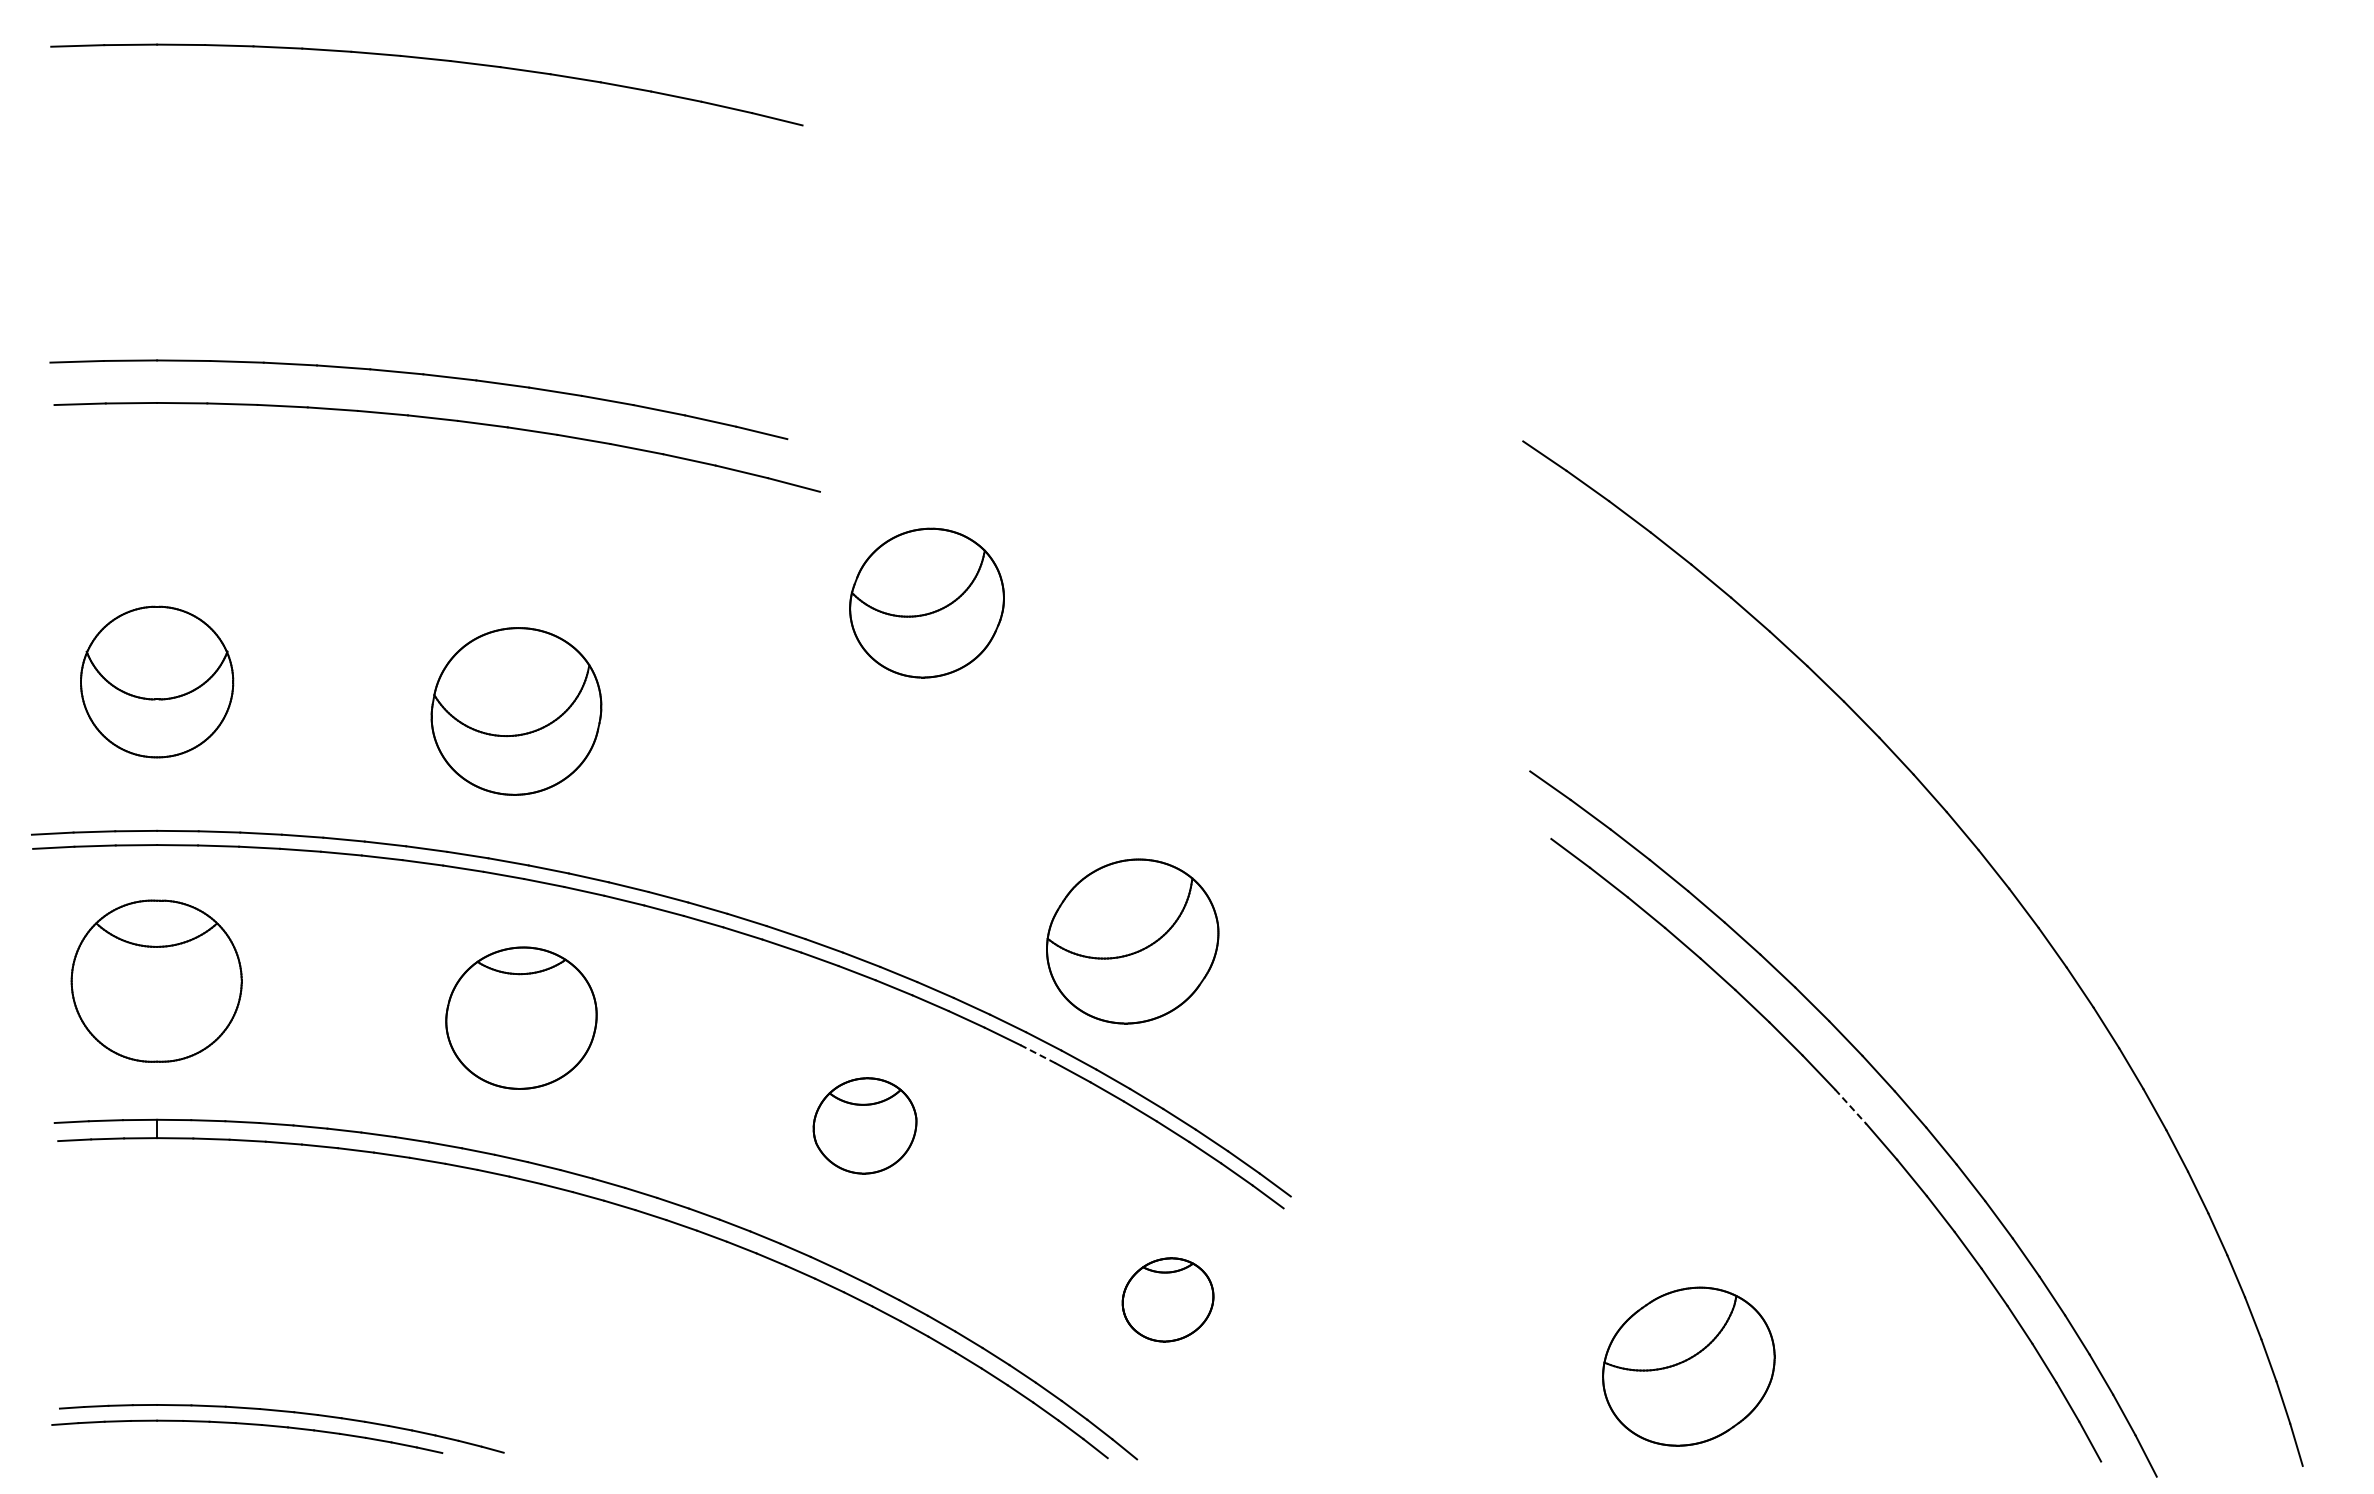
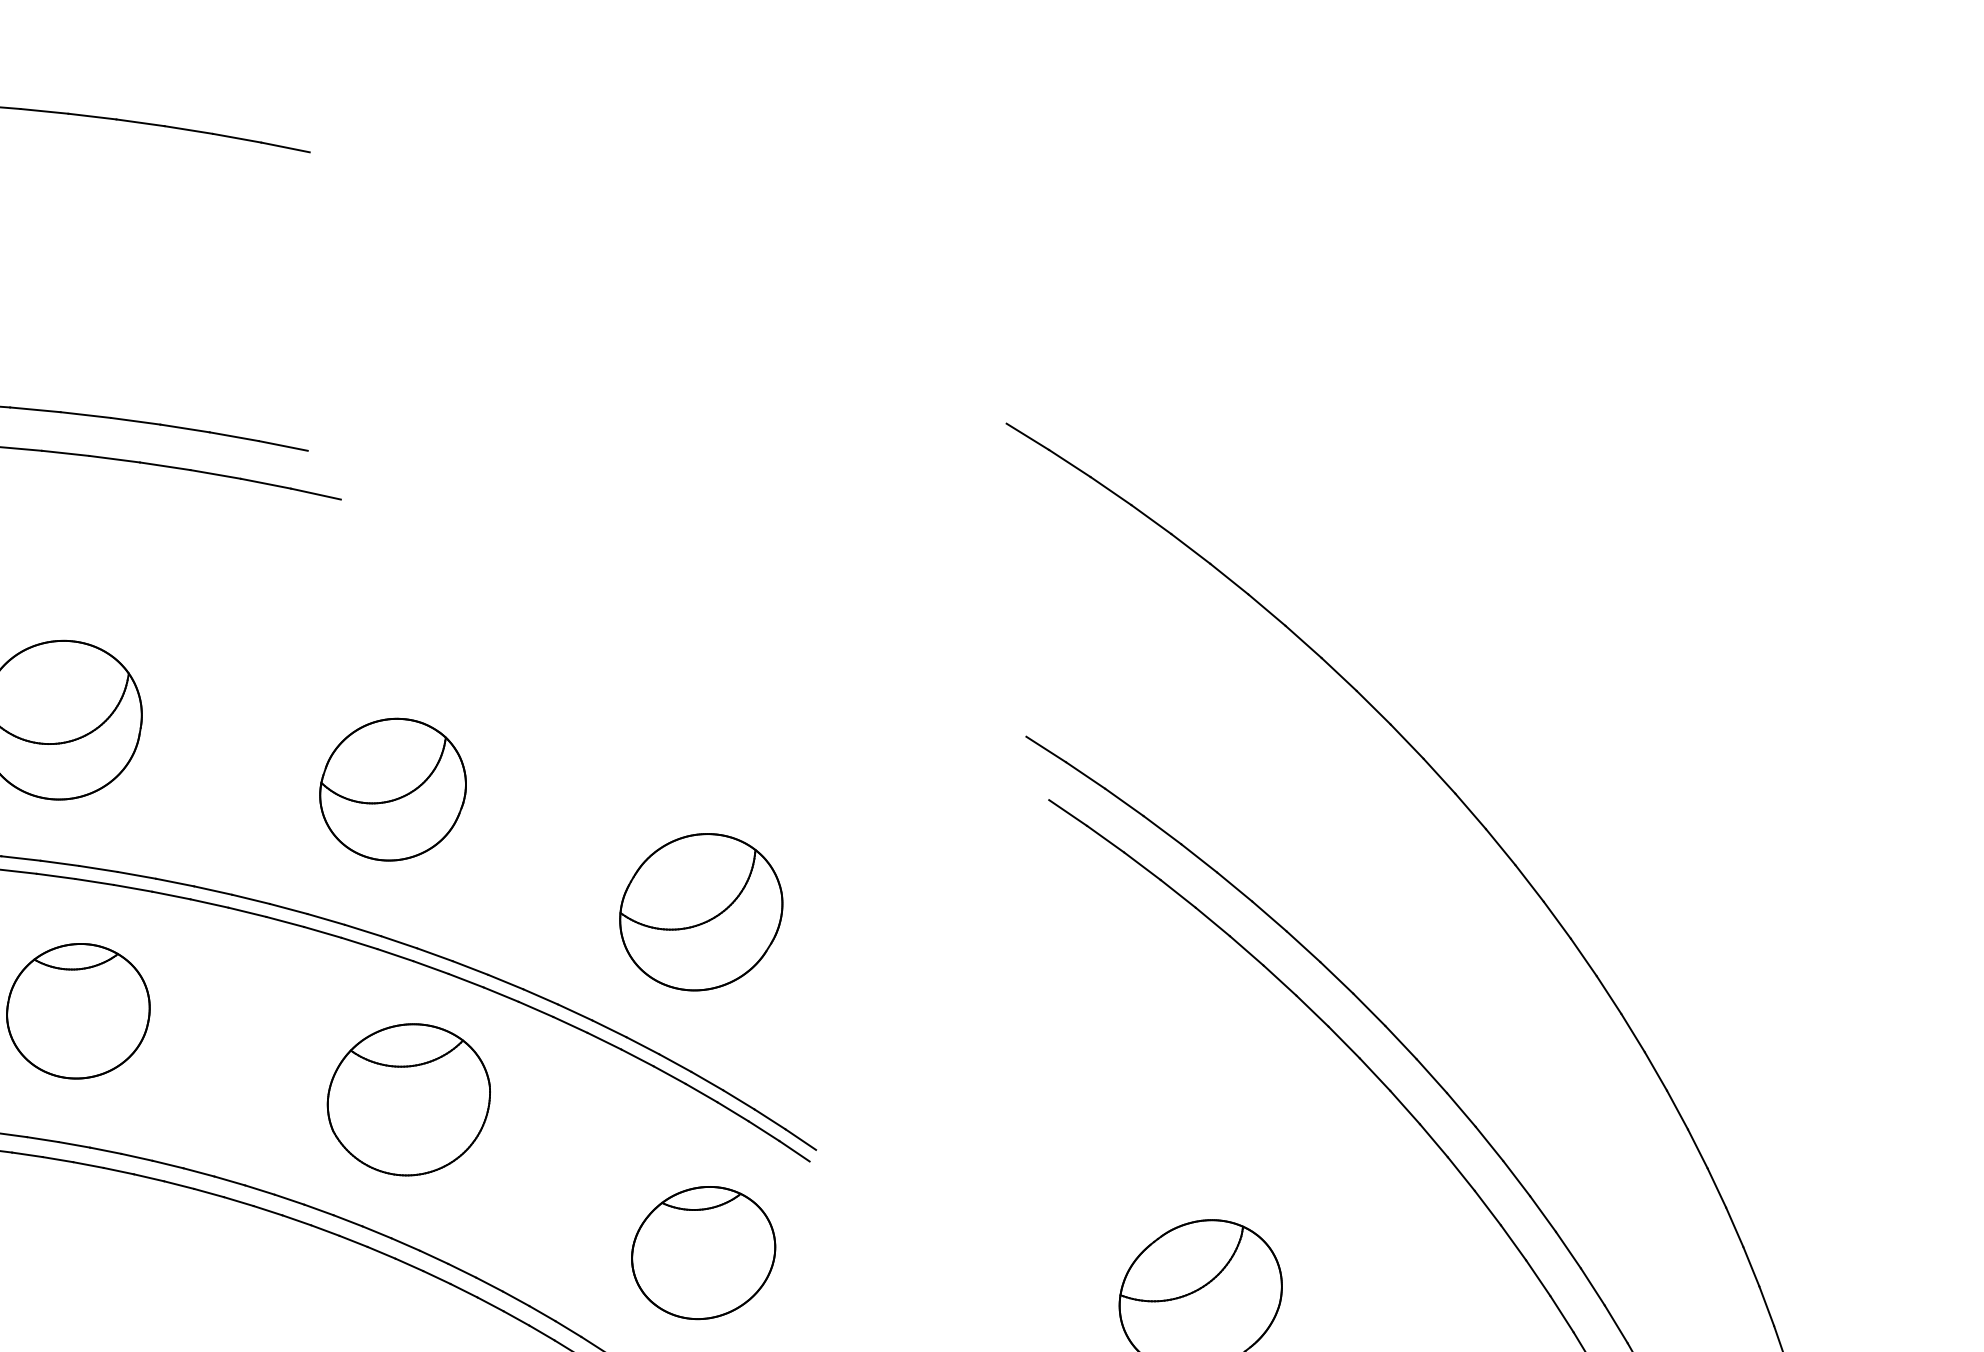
part: (926, 602) -> (392, 789), moved
part: (1132, 941) -> (701, 912), moved
line: (1038, 1054) -> (570, 1025), dashed -> solid
line: (1851, 1107) -> (1344, 1043), dashed -> solid
part: (864, 1125) -> (408, 1099), size x1.67
part: (1167, 1299) -> (703, 1252), size x1.67

